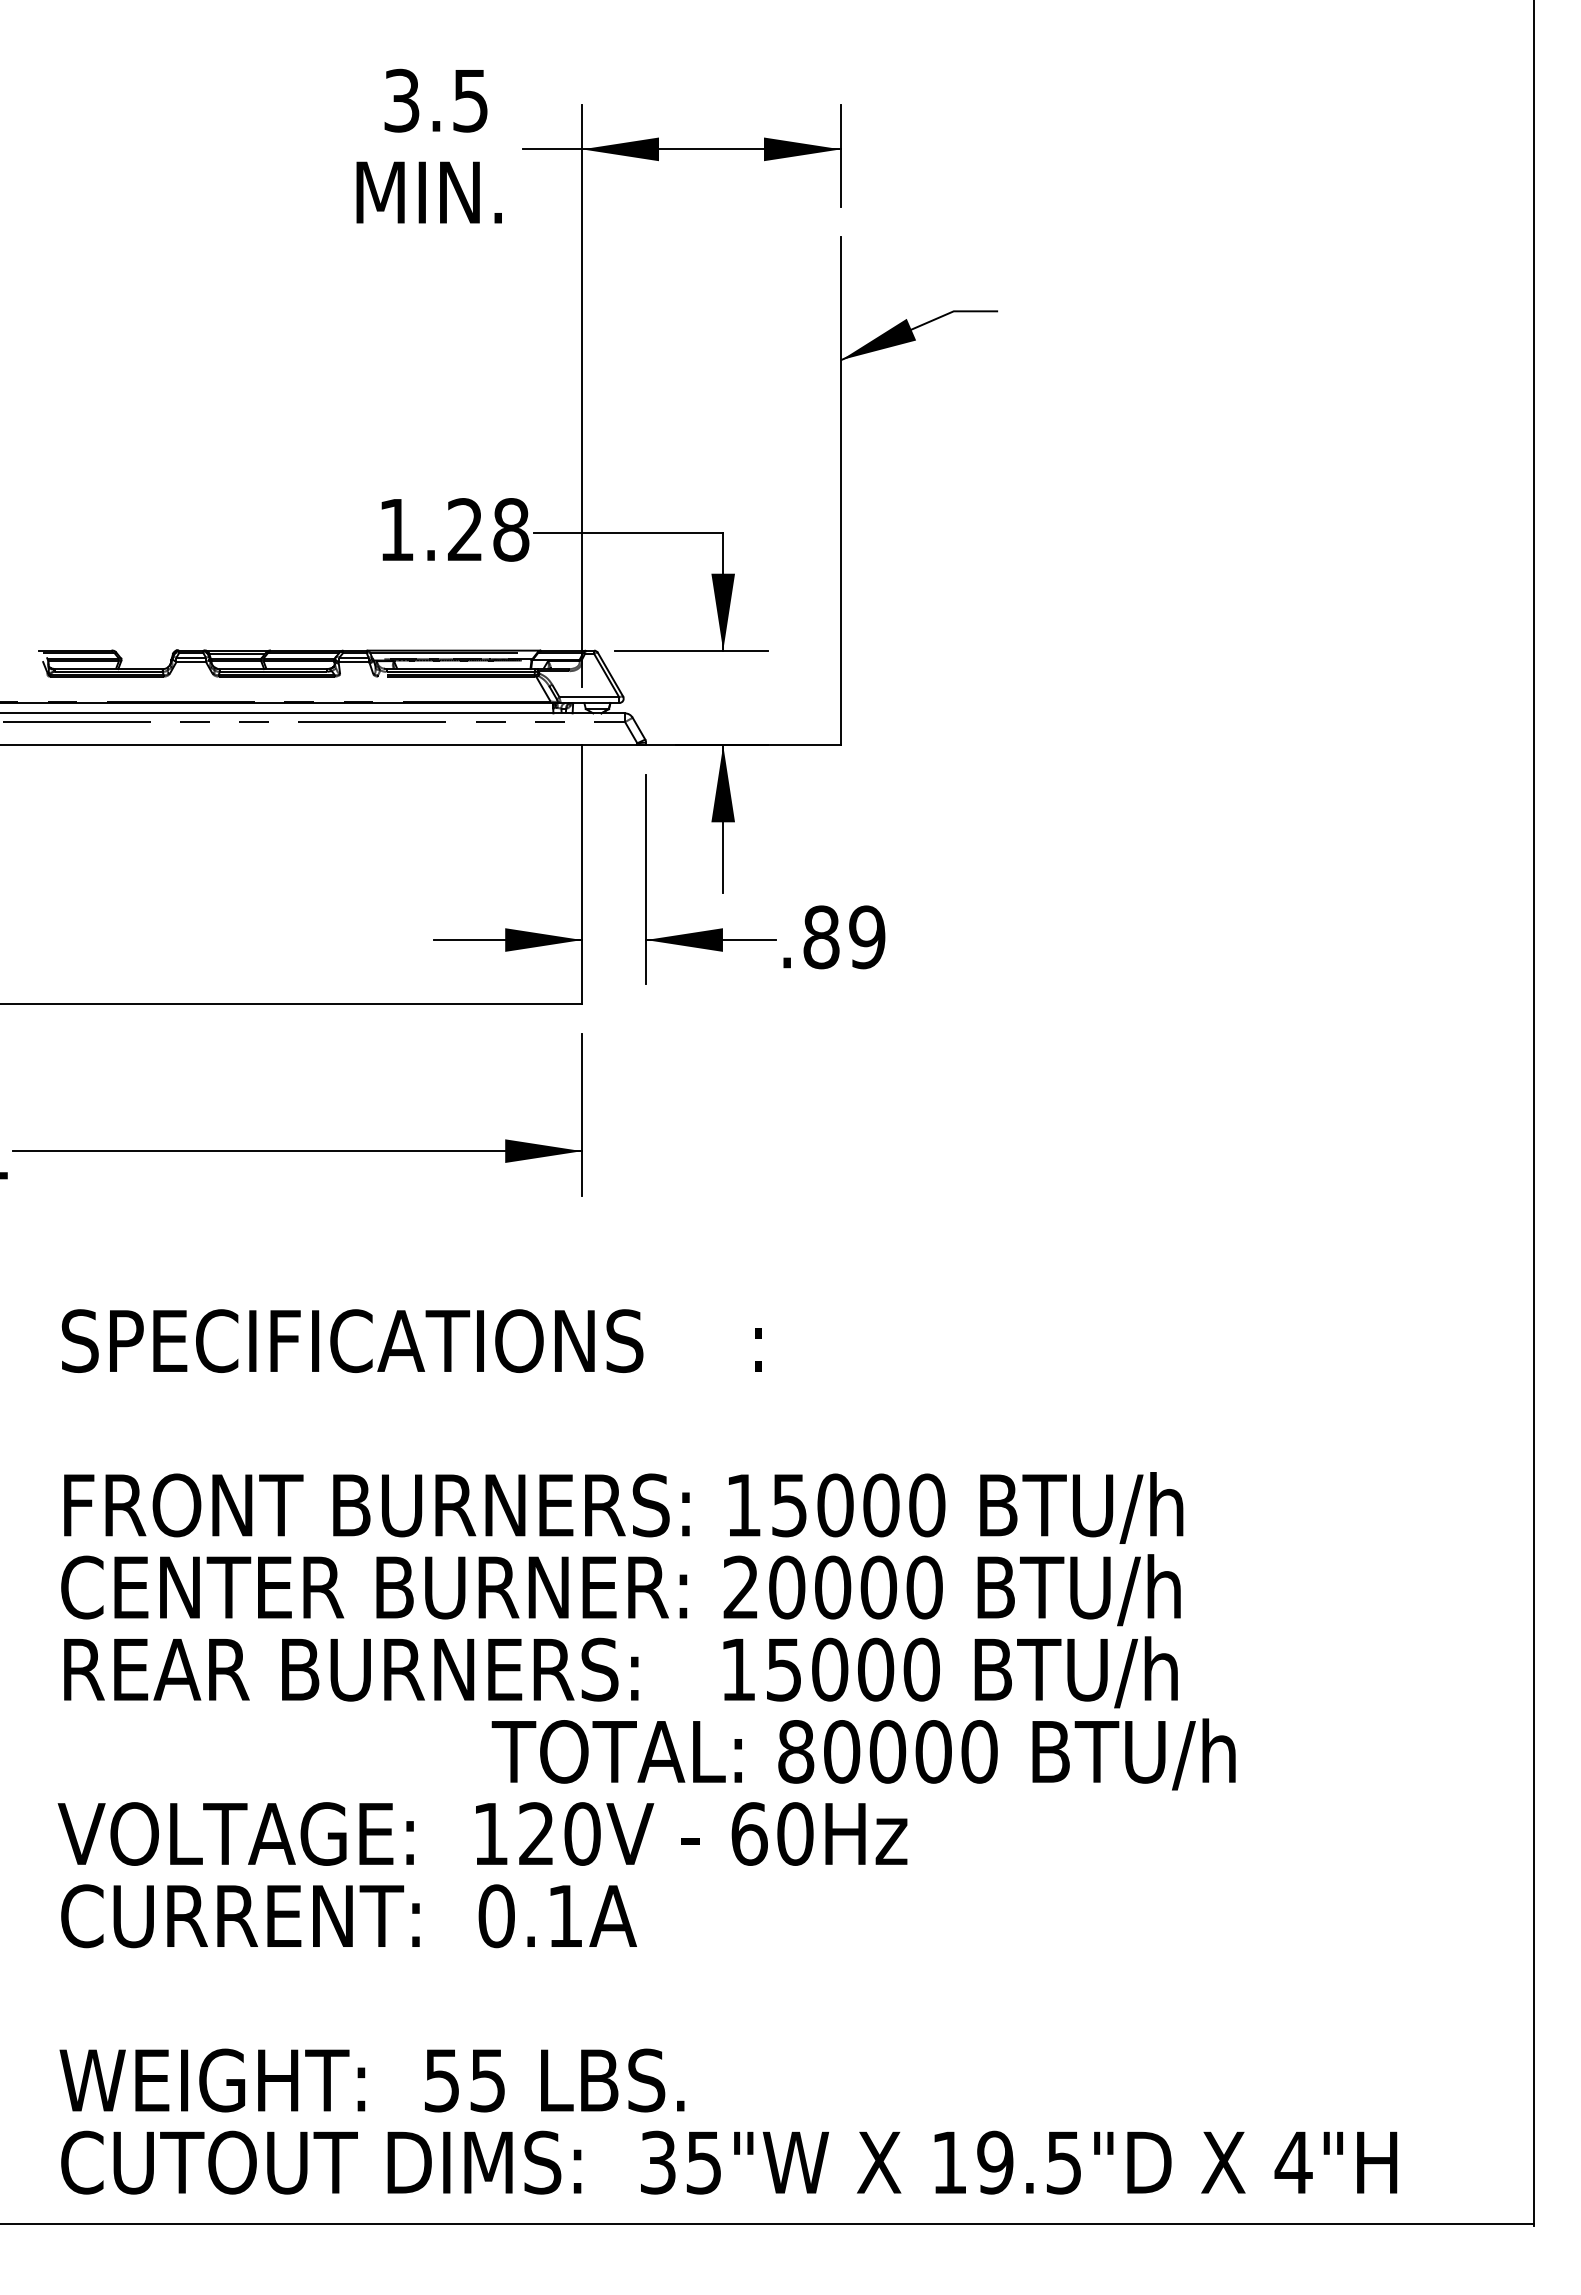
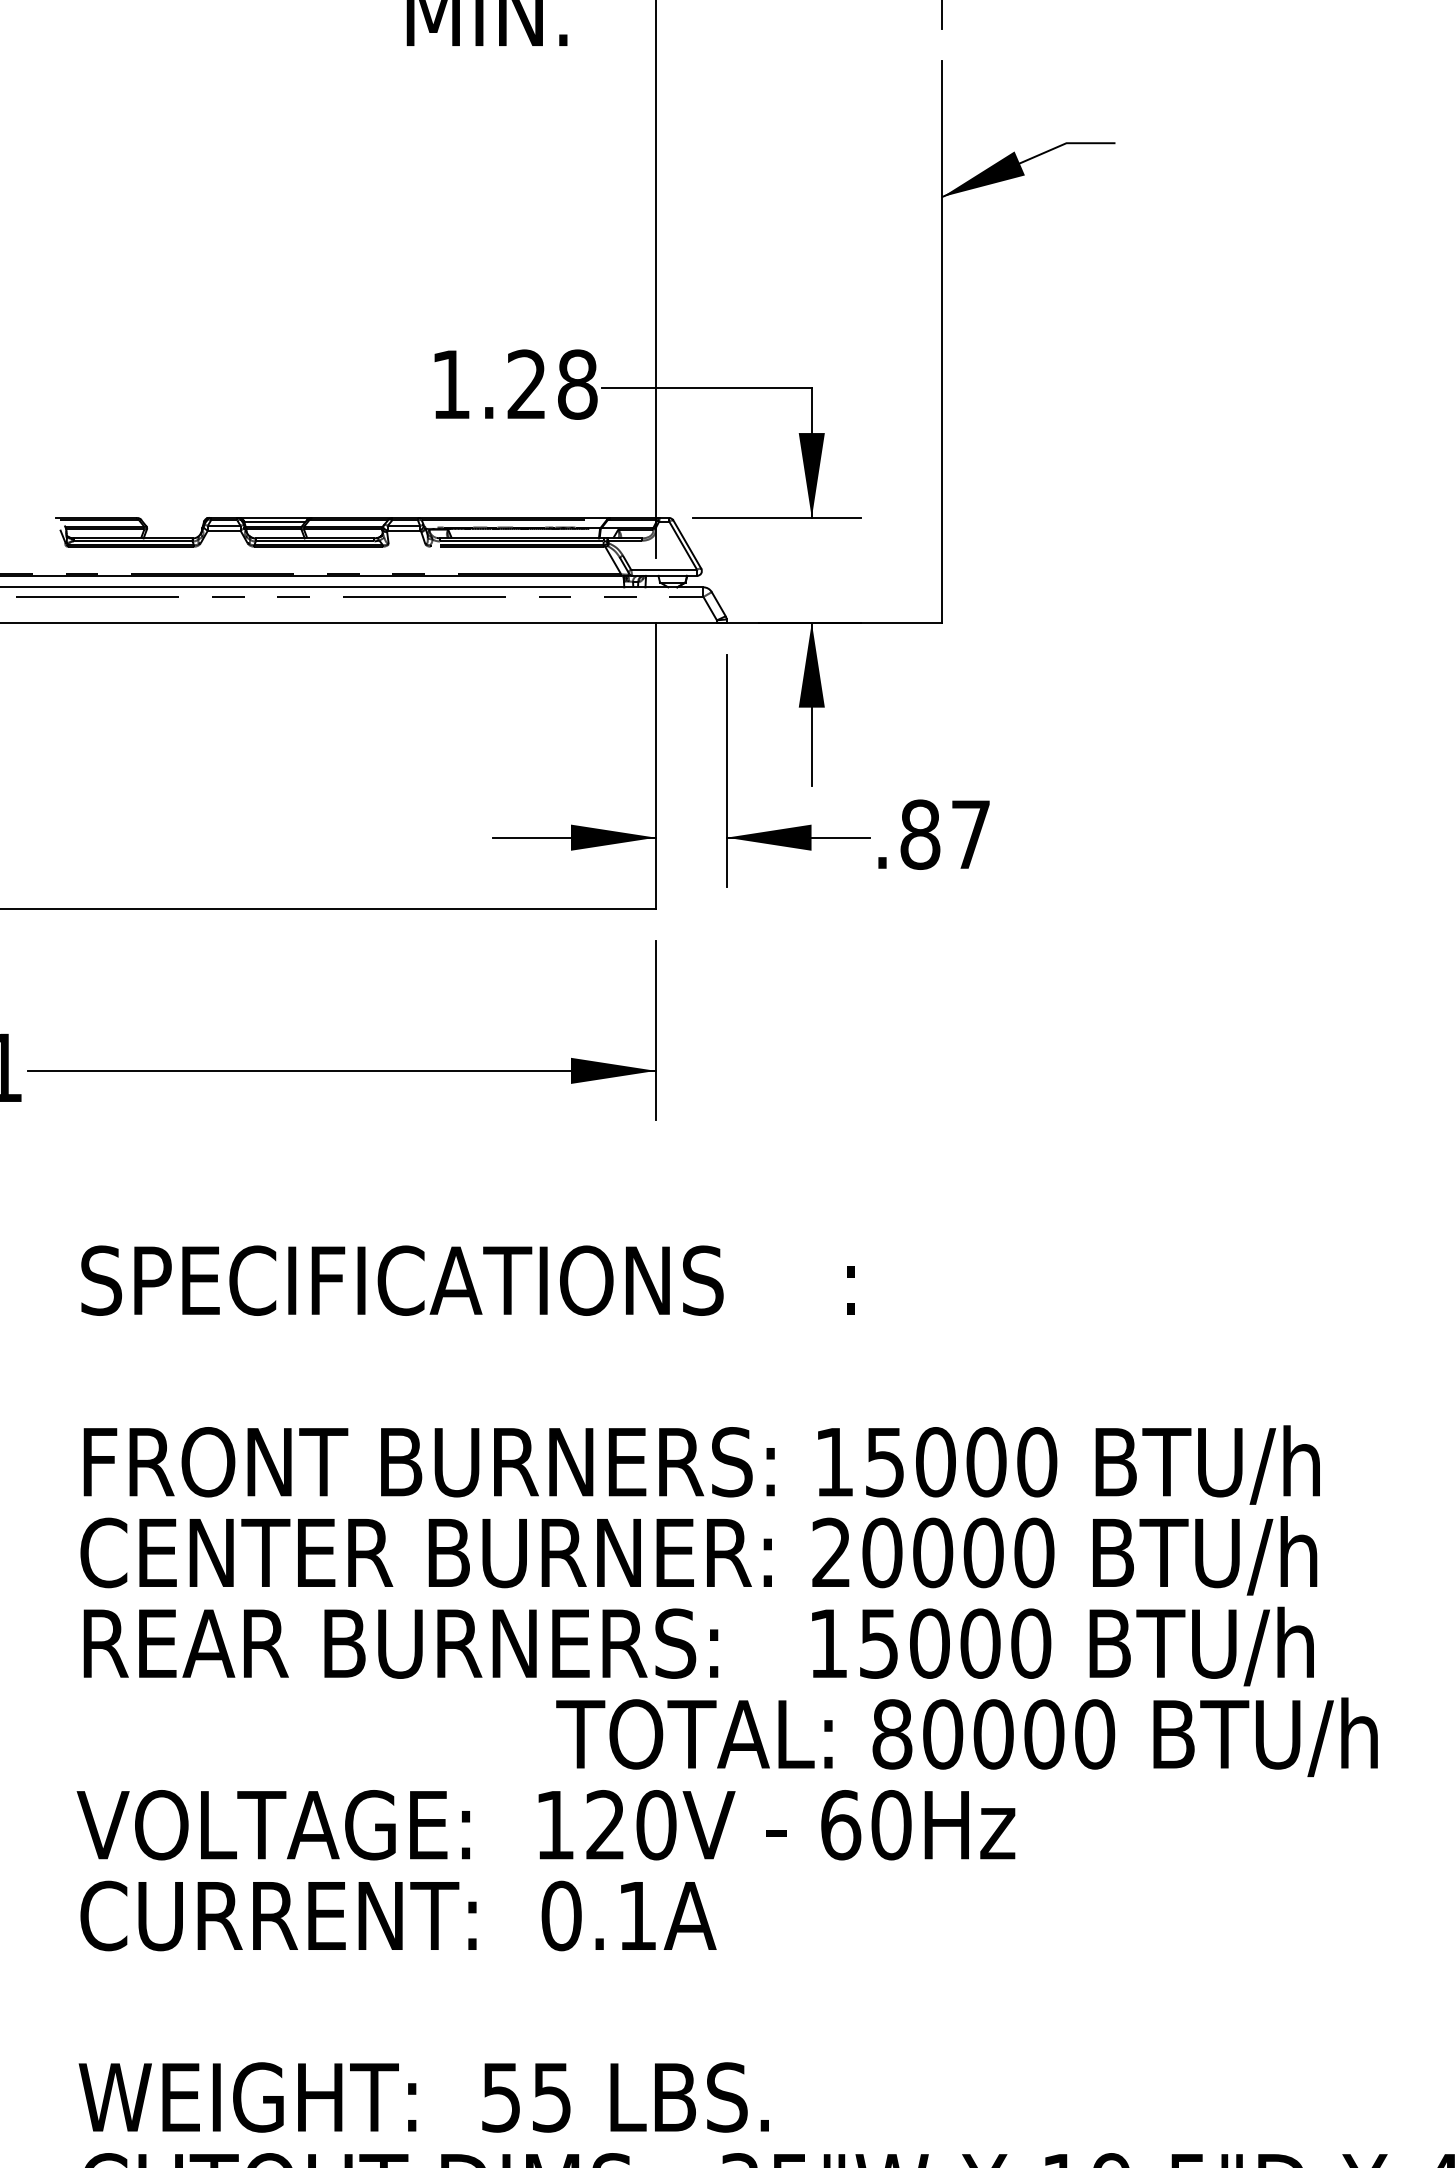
text: (867, 937) -> (971, 834), .89 -> .87

